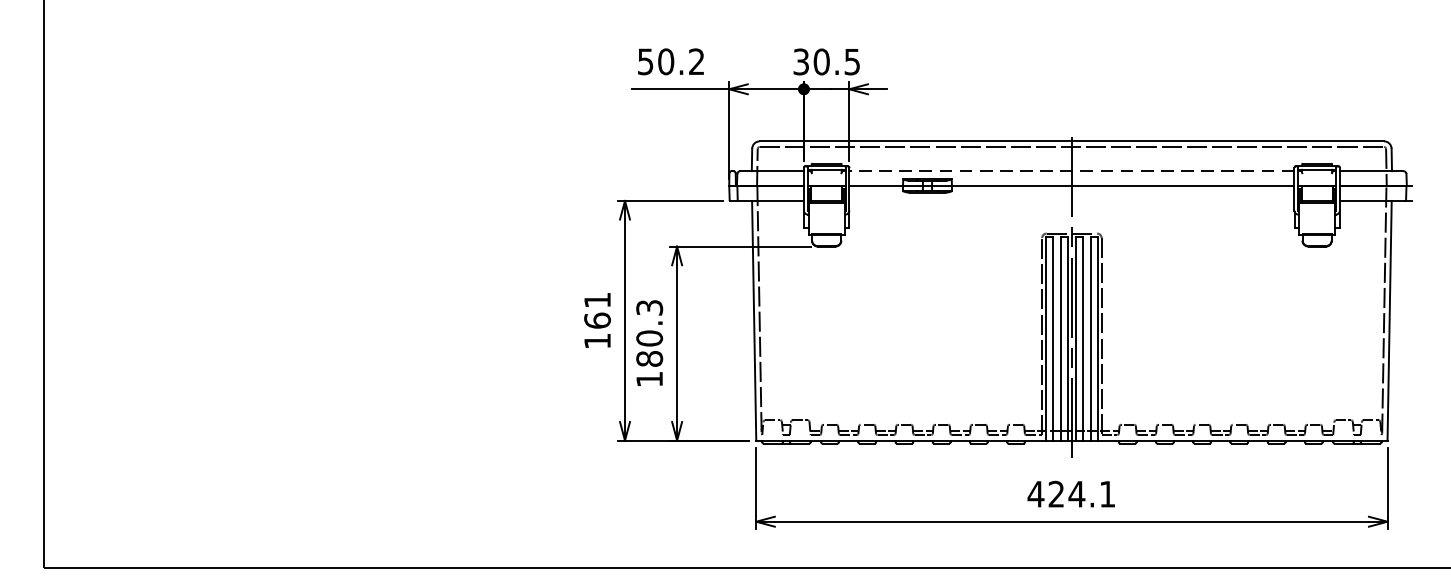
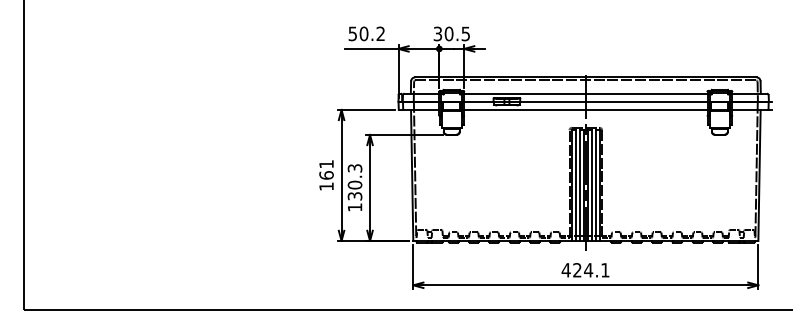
line: (1071, 170) -> (585, 93), dashed -> solid
line: (1071, 200) -> (585, 109), added
text: (648, 359) -> (354, 196), 180.3 -> 130.3

